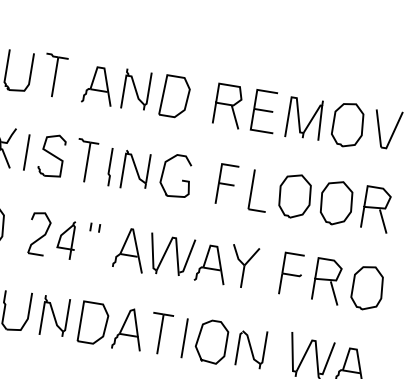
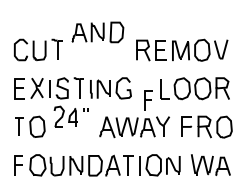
part: (135, 90) -> (97, 32), moved
part: (226, 184) -> (148, 100), moved
part: (62, 236) -> (70, 116), moved

